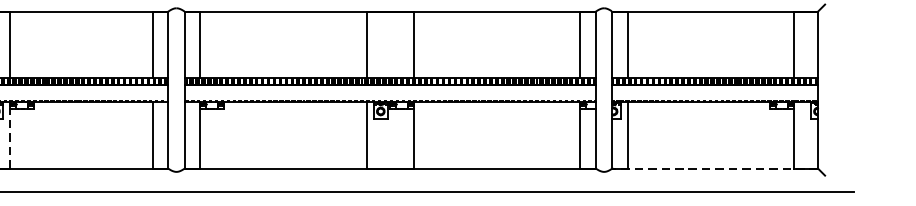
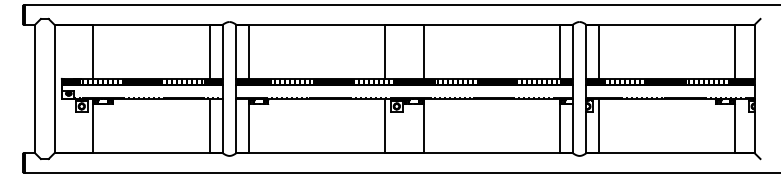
line: (10, 138) -> (93, 128), dashed -> solid
line: (715, 168) -> (670, 153), dashed -> solid

